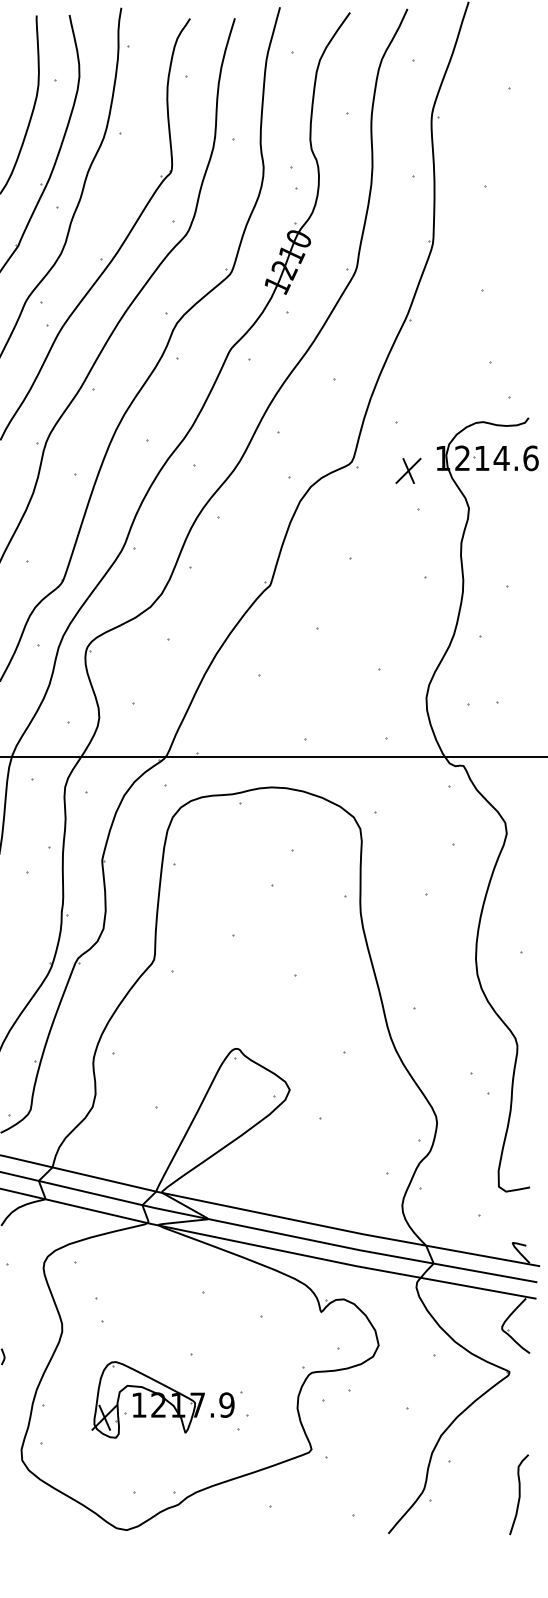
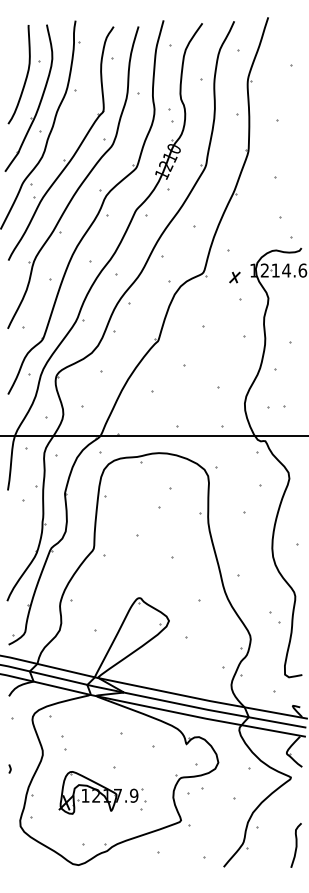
part: (407, 470) -> (234, 277), size x0.7

